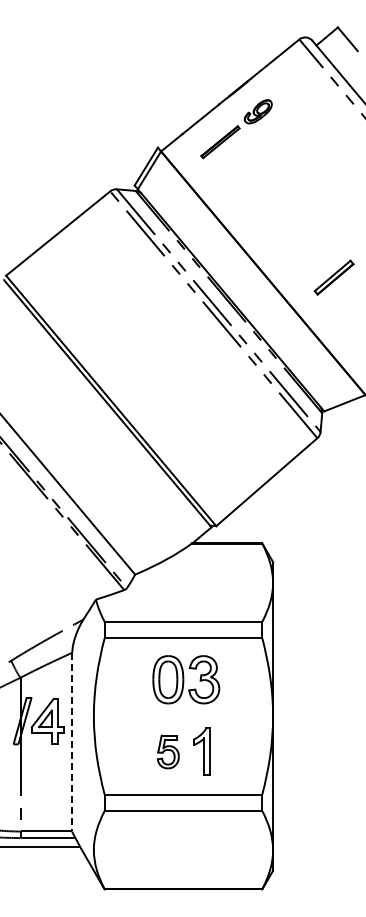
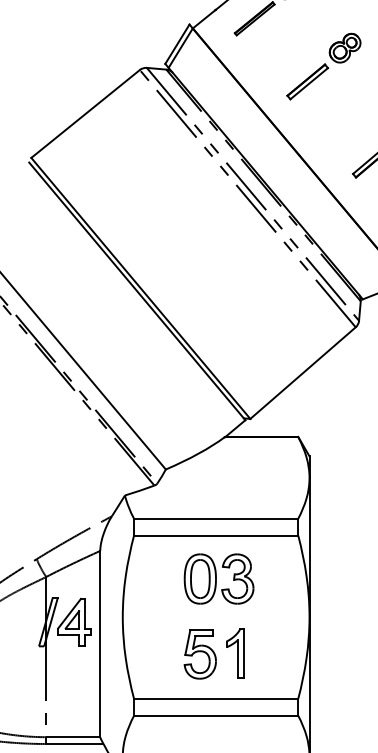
part: (286, 187) -> (323, 66), added
line: (72, 742) -> (100, 644), dashed -> solid
part: (168, 751) -> (200, 653), size x1.43

